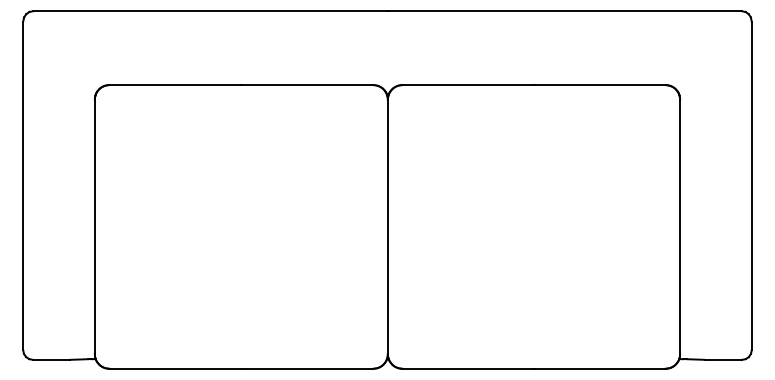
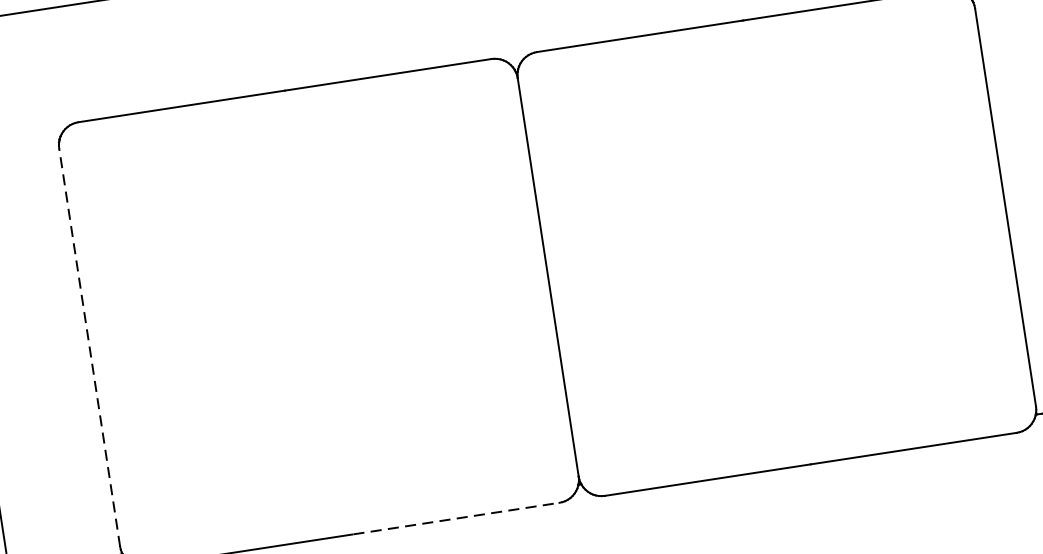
line: (94, 226) -> (89, 347), solid -> dashed
line: (307, 368) -> (456, 518), solid -> dashed

